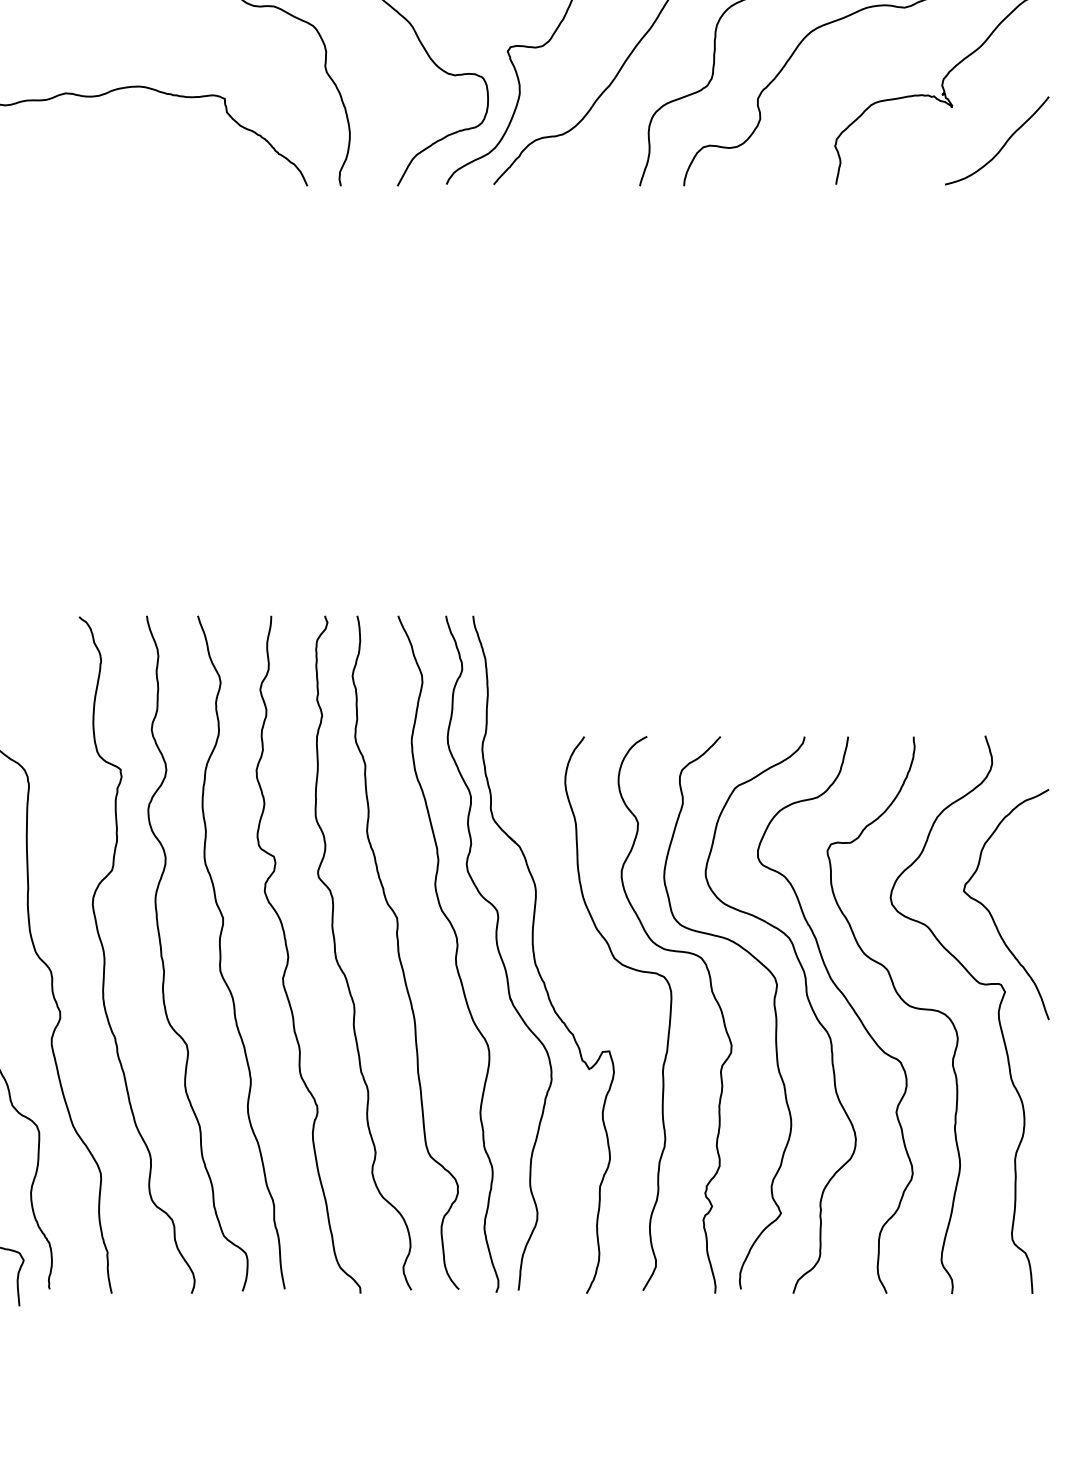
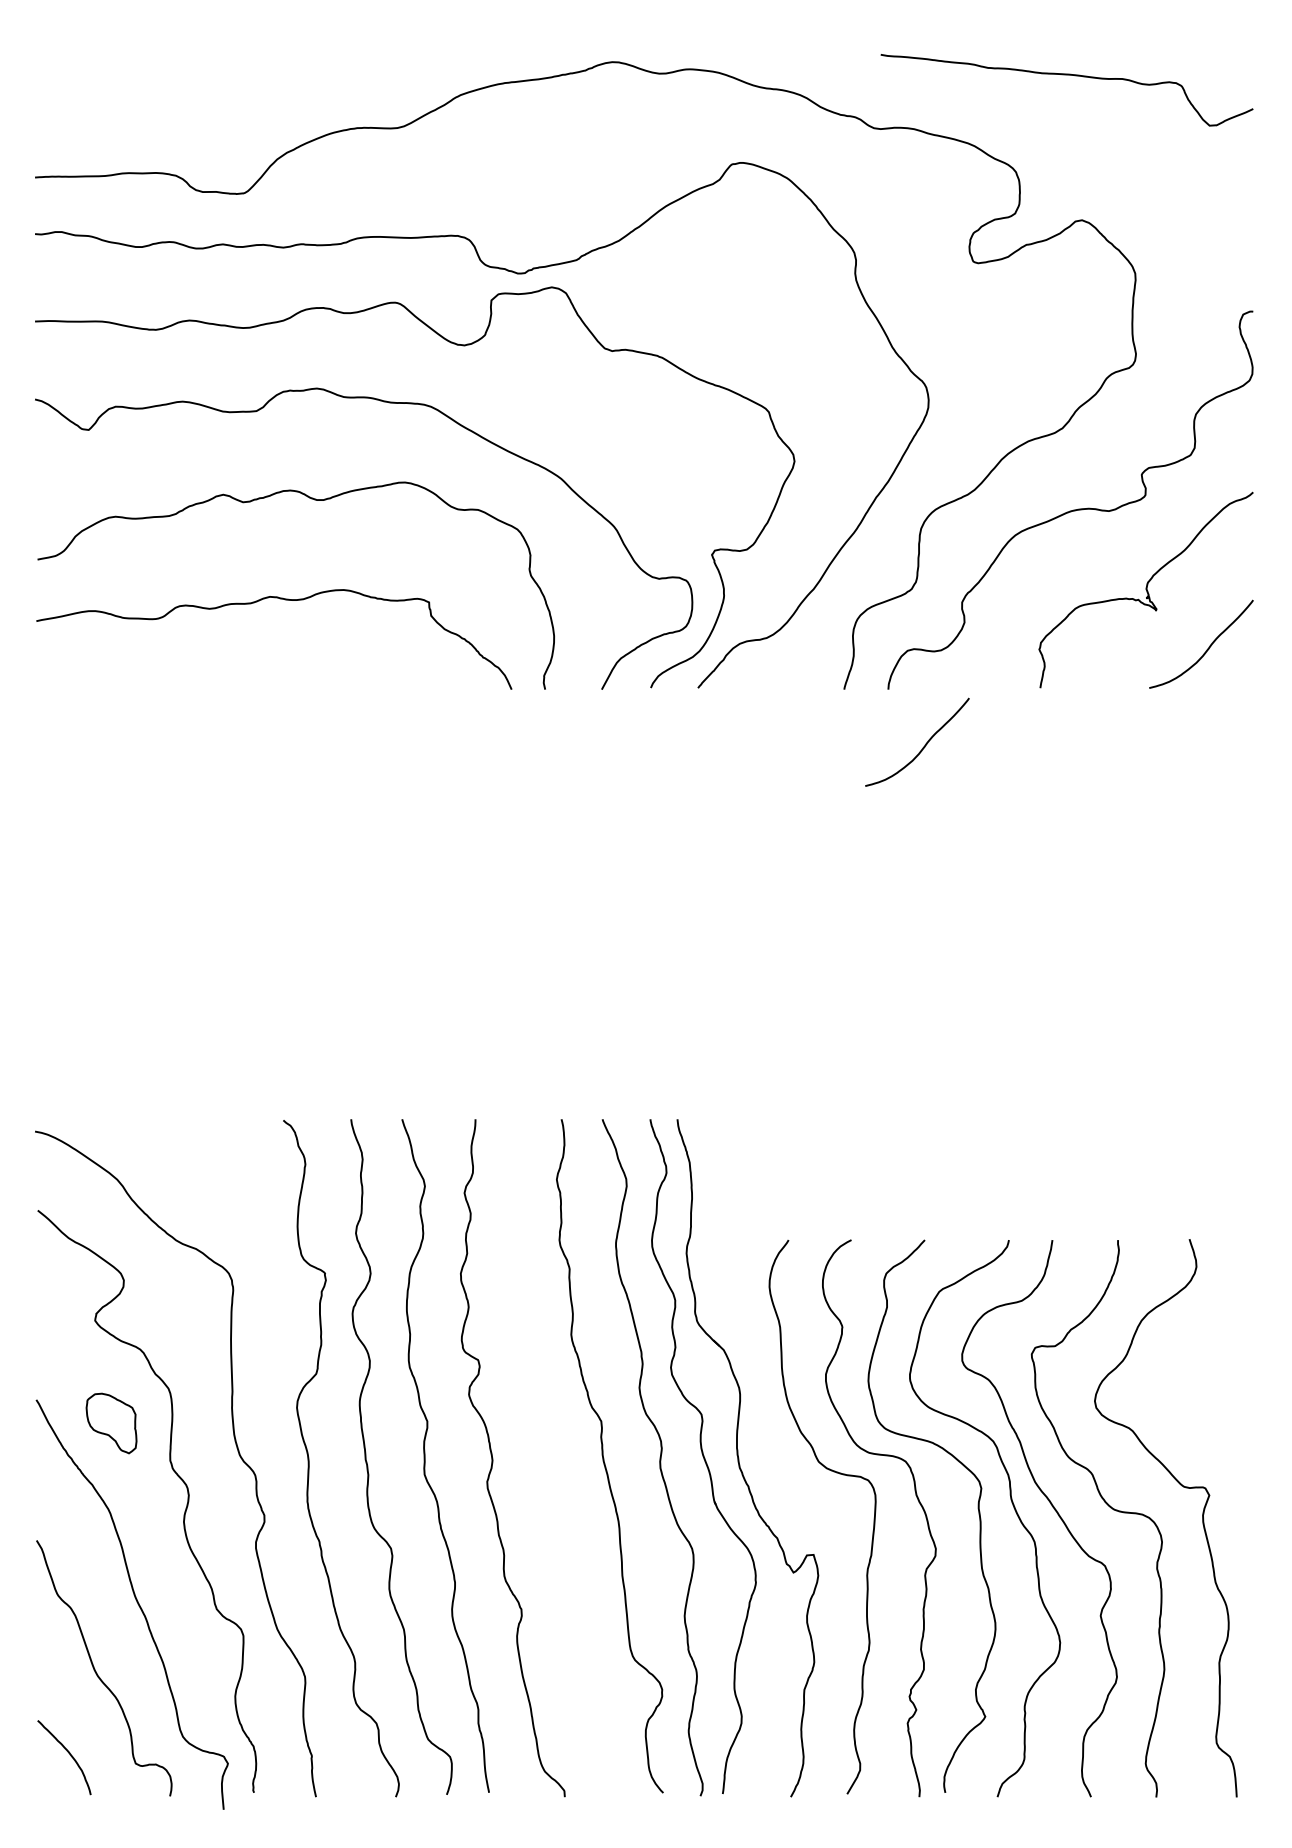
curve: (719, 243) -> (923, 746), added
curve: (991, 913) -> (1195, 1416), removed
curve: (341, 967) -> (545, 1470), removed

